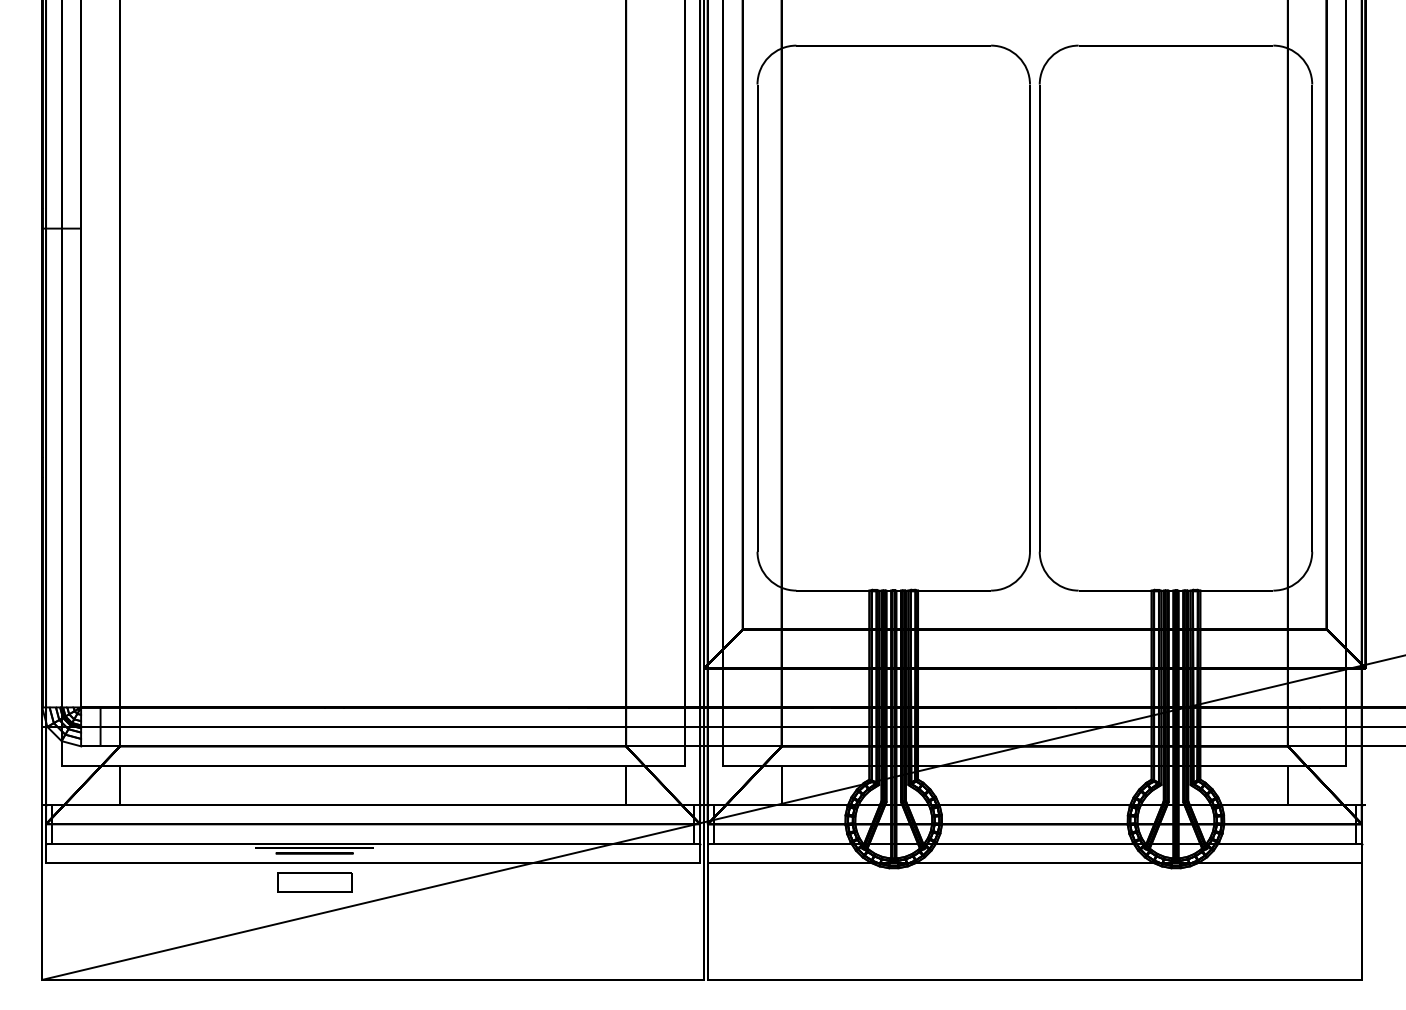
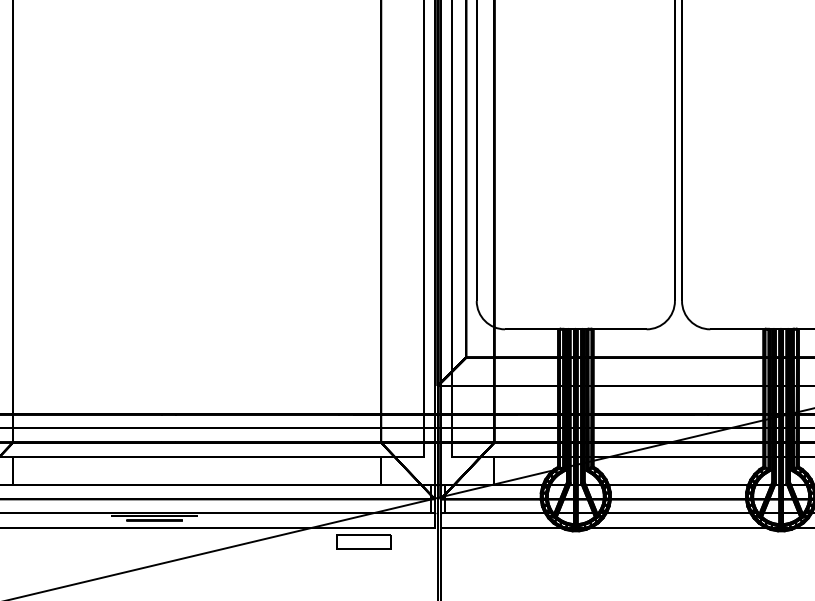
part: (314, 882) -> (363, 541), moved

